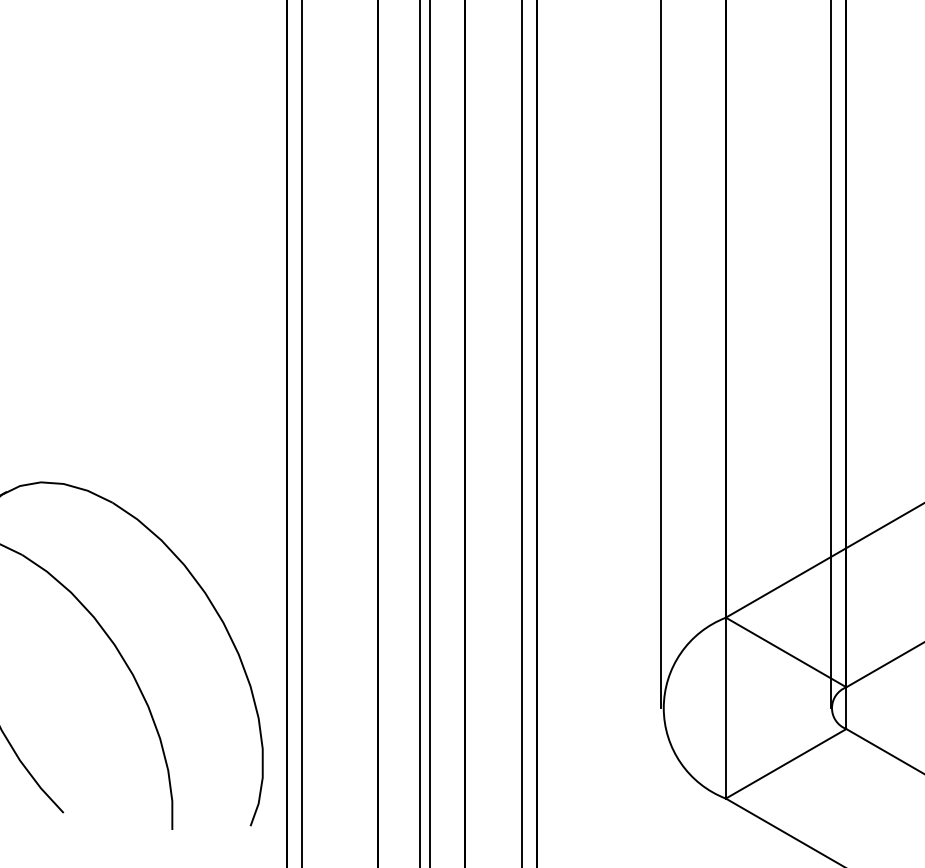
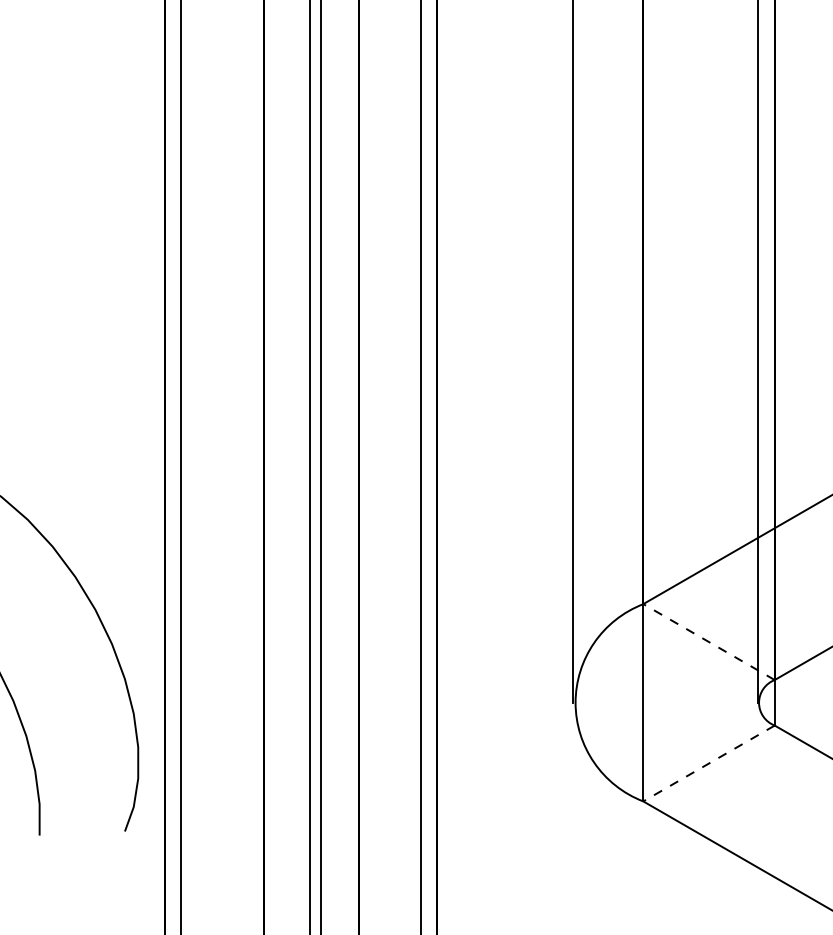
line: (786, 652) -> (709, 642), solid -> dashed
line: (786, 763) -> (709, 763), solid -> dashed

